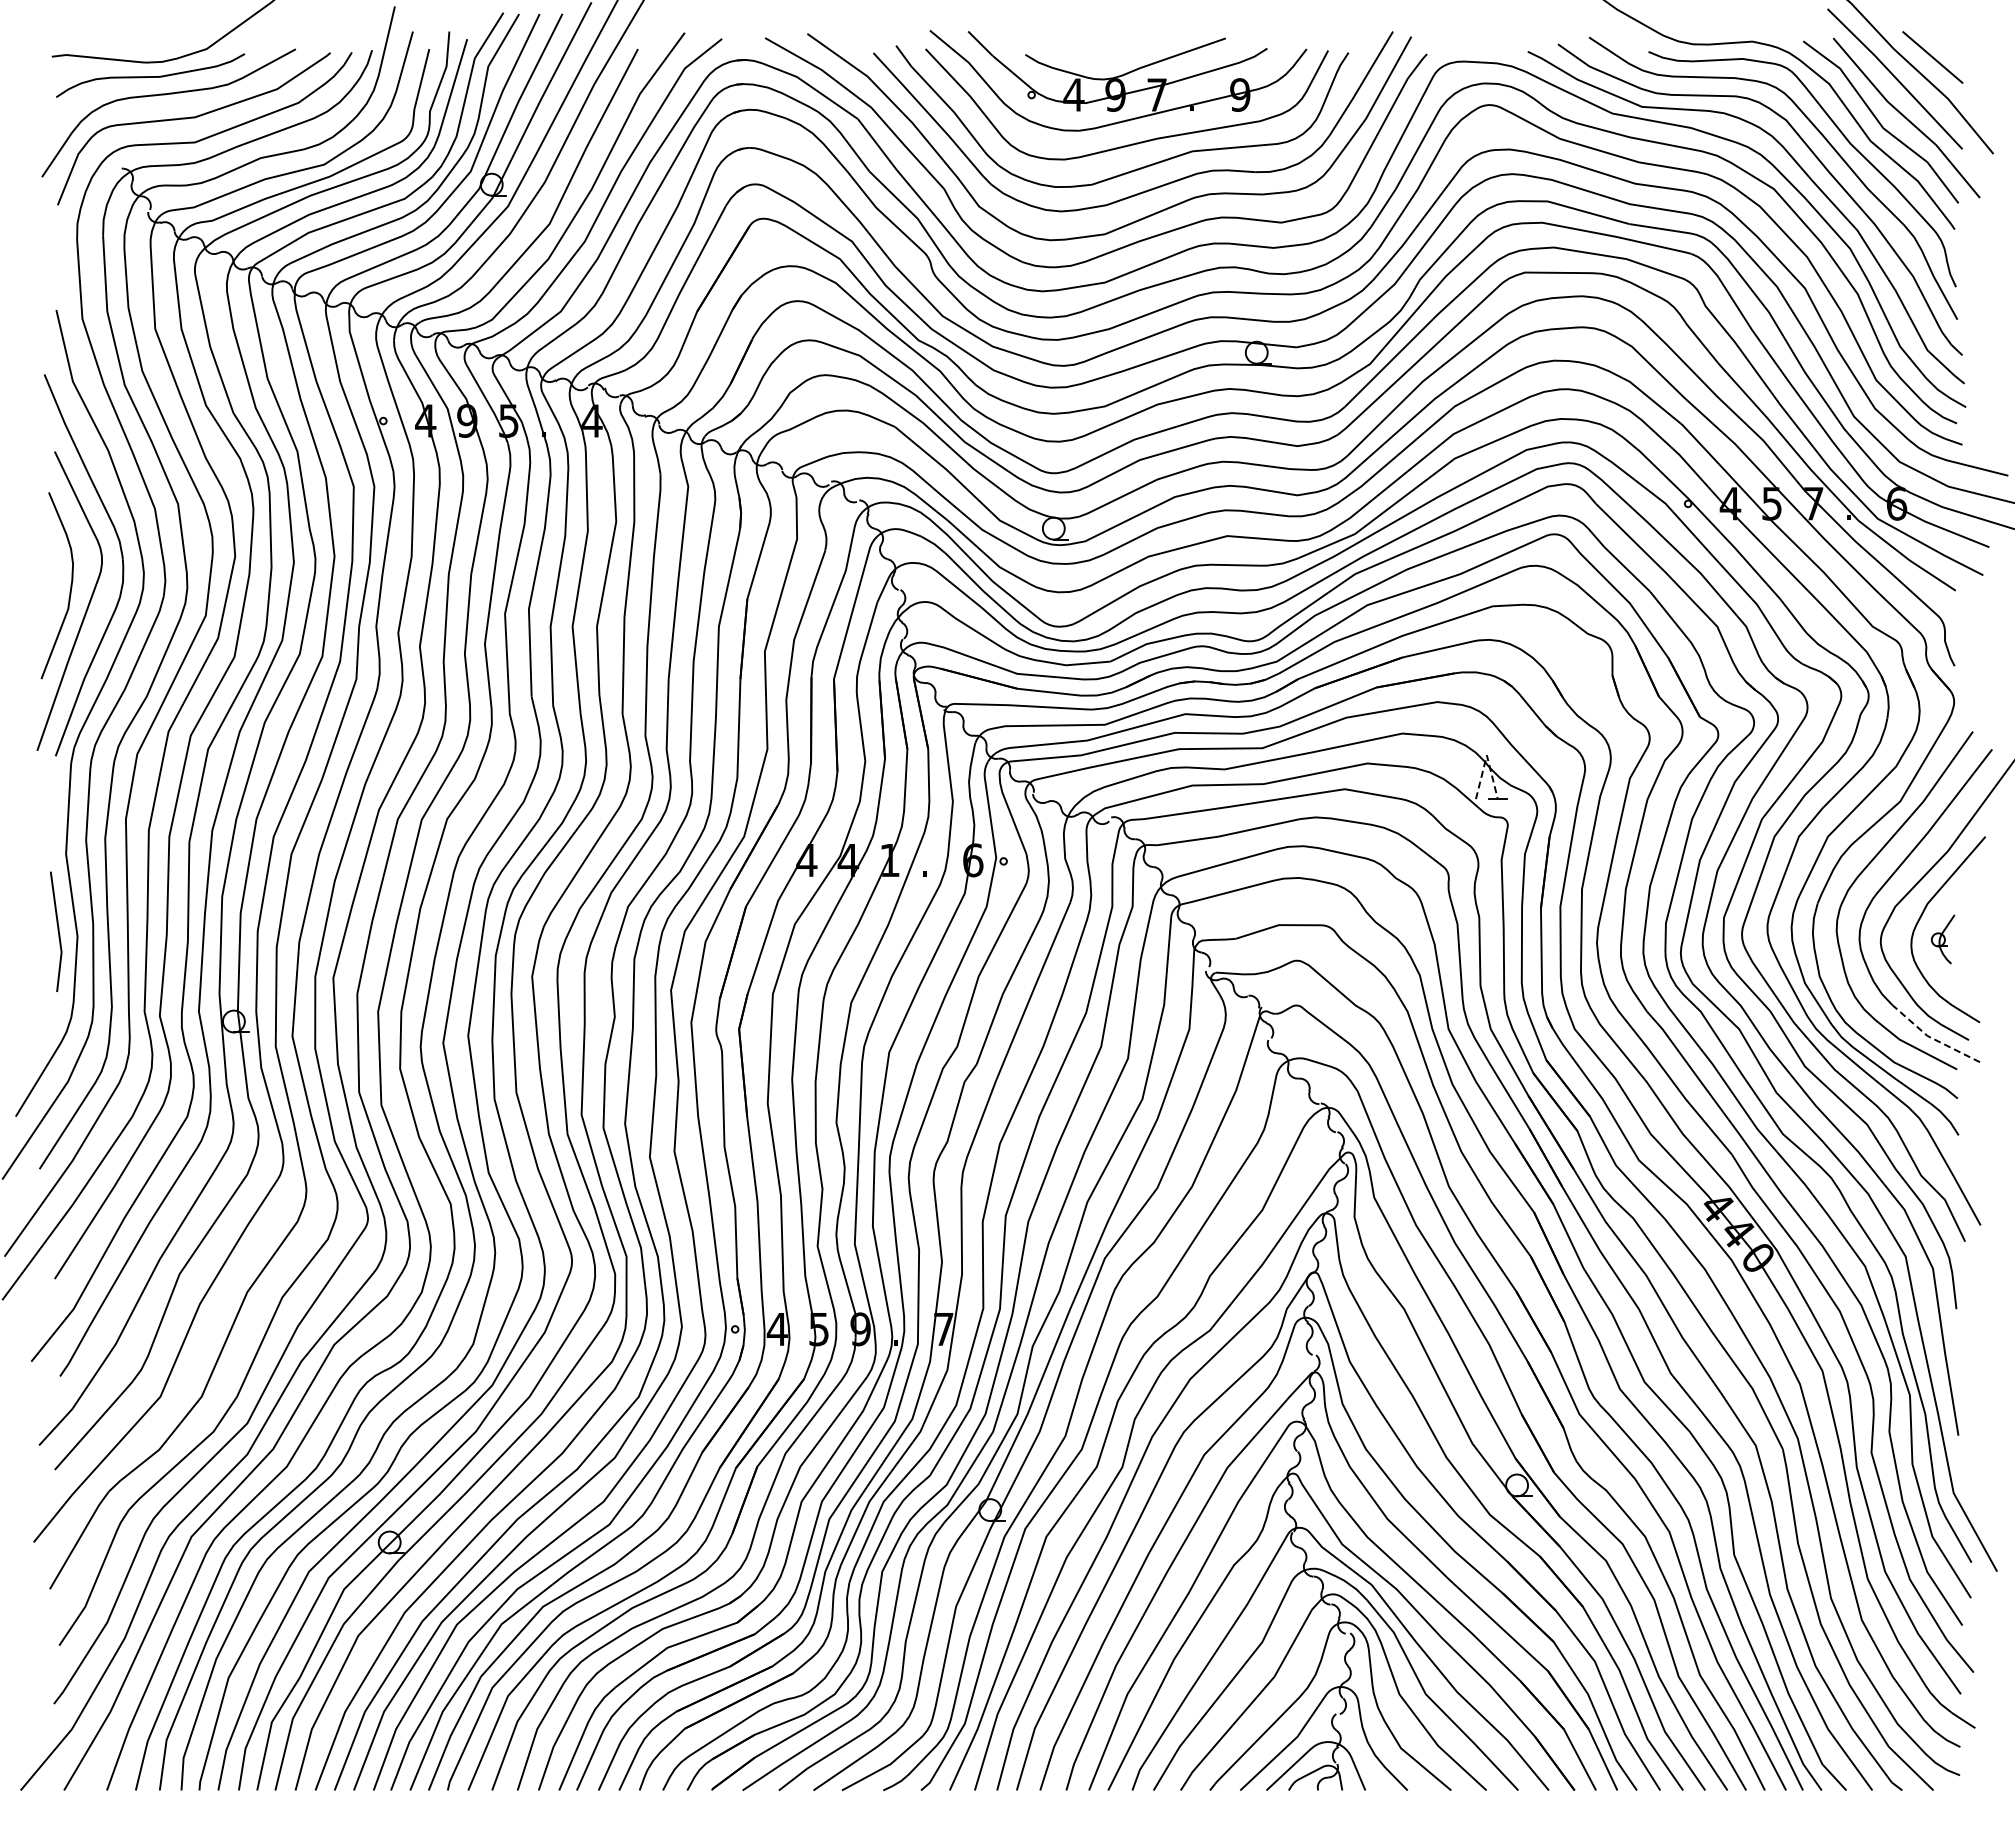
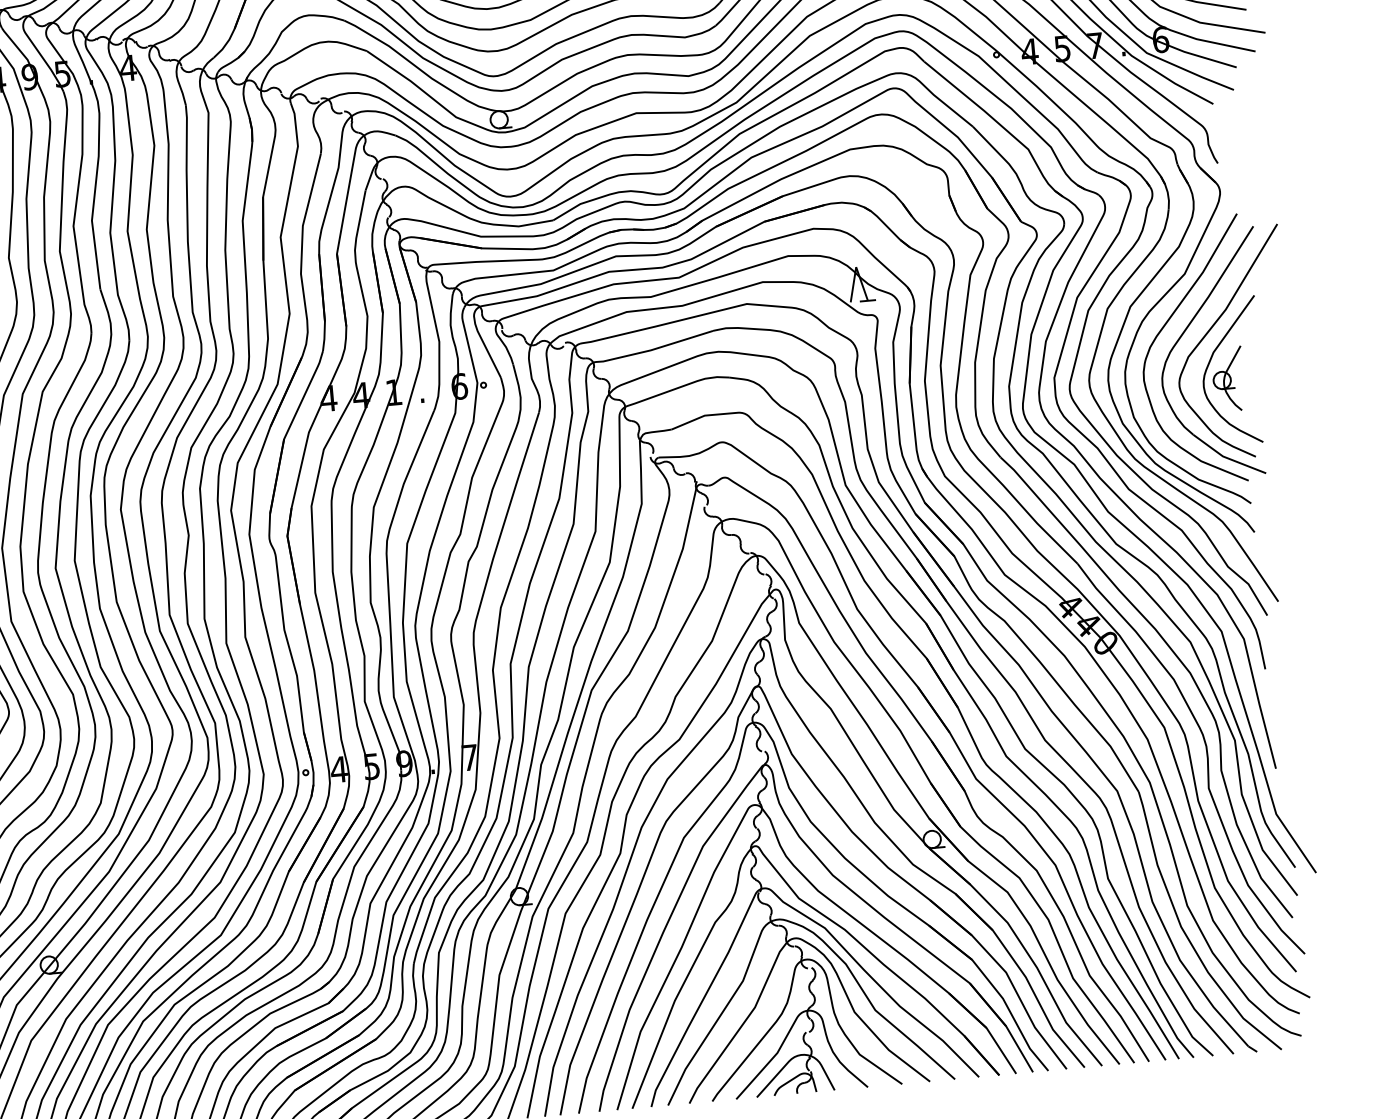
line: (1486, 755) -> (855, 267), dashed -> solid
part: (1942, 939) -> (1227, 379), size x1.67
line: (1931, 1038) -> (1226, 458), dashed -> solid

